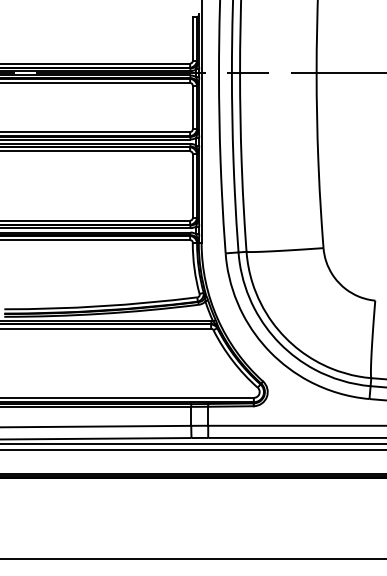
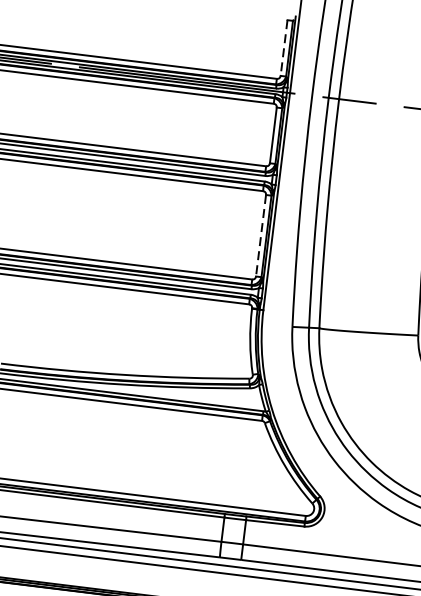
line: (192, 39) -> (283, 48), solid -> dashed
line: (192, 186) -> (260, 236), solid -> dashed

